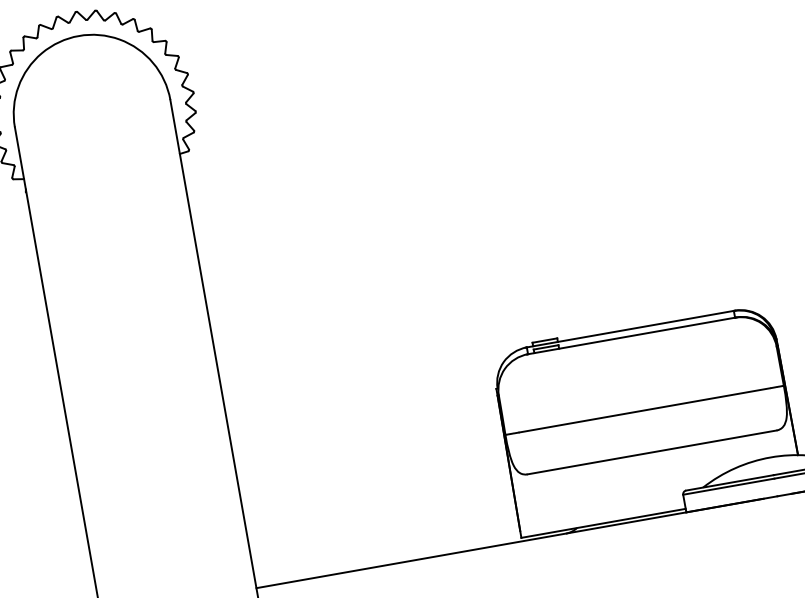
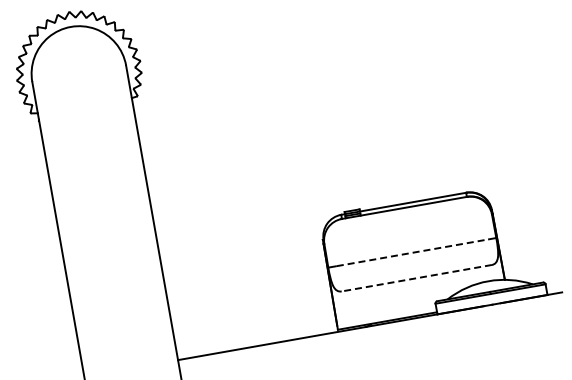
line: (644, 409) -> (412, 252), solid -> dashed
line: (651, 452) -> (416, 278), solid -> dashed

